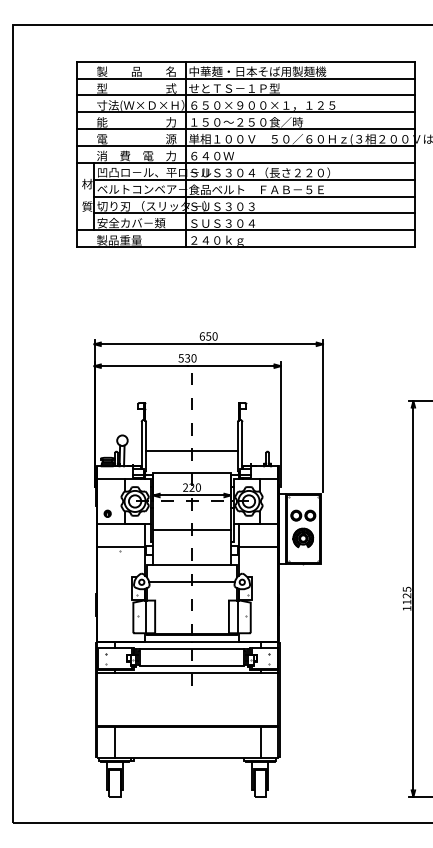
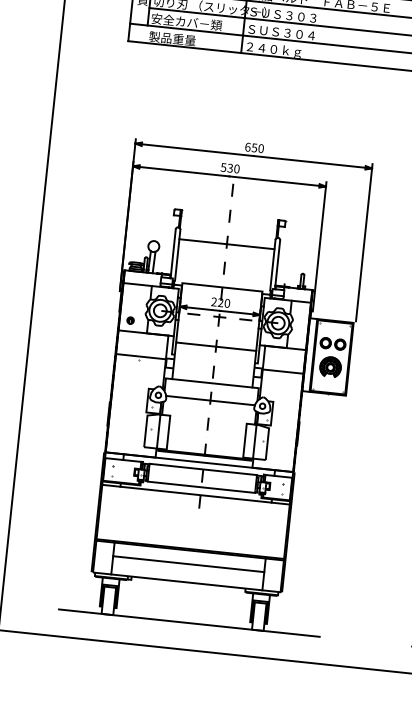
line: (191, 451) -> (226, 244), moved
line: (187, 740) -> (188, 564), added
line: (193, 796) -> (188, 622), added

